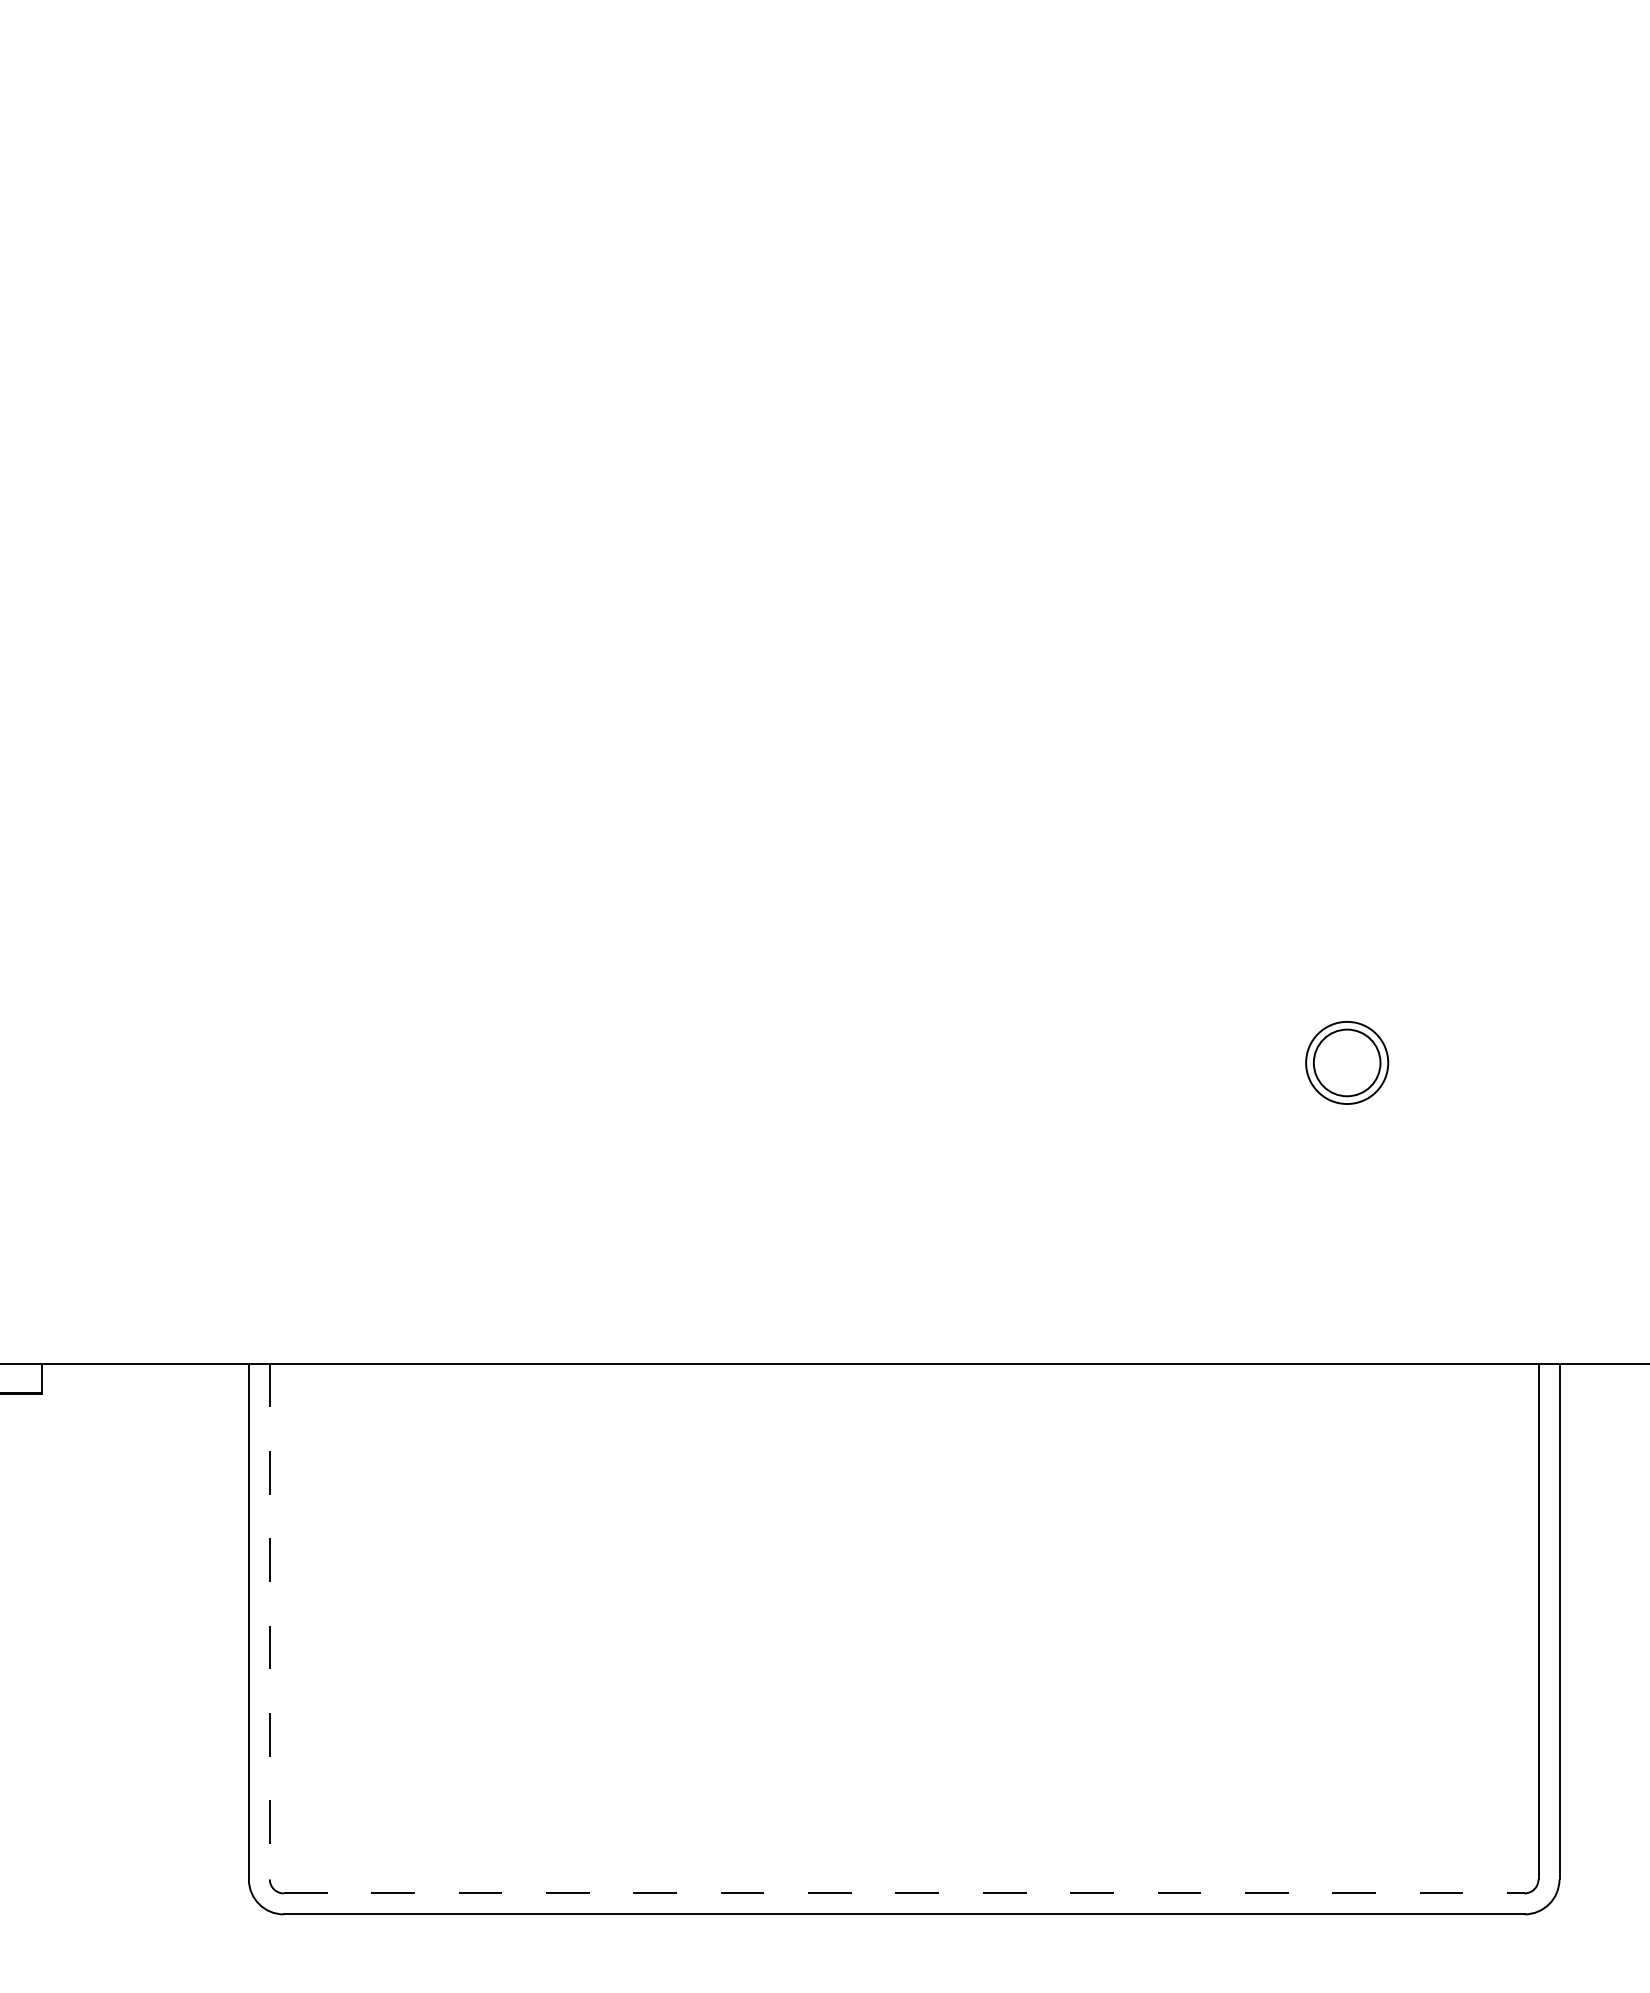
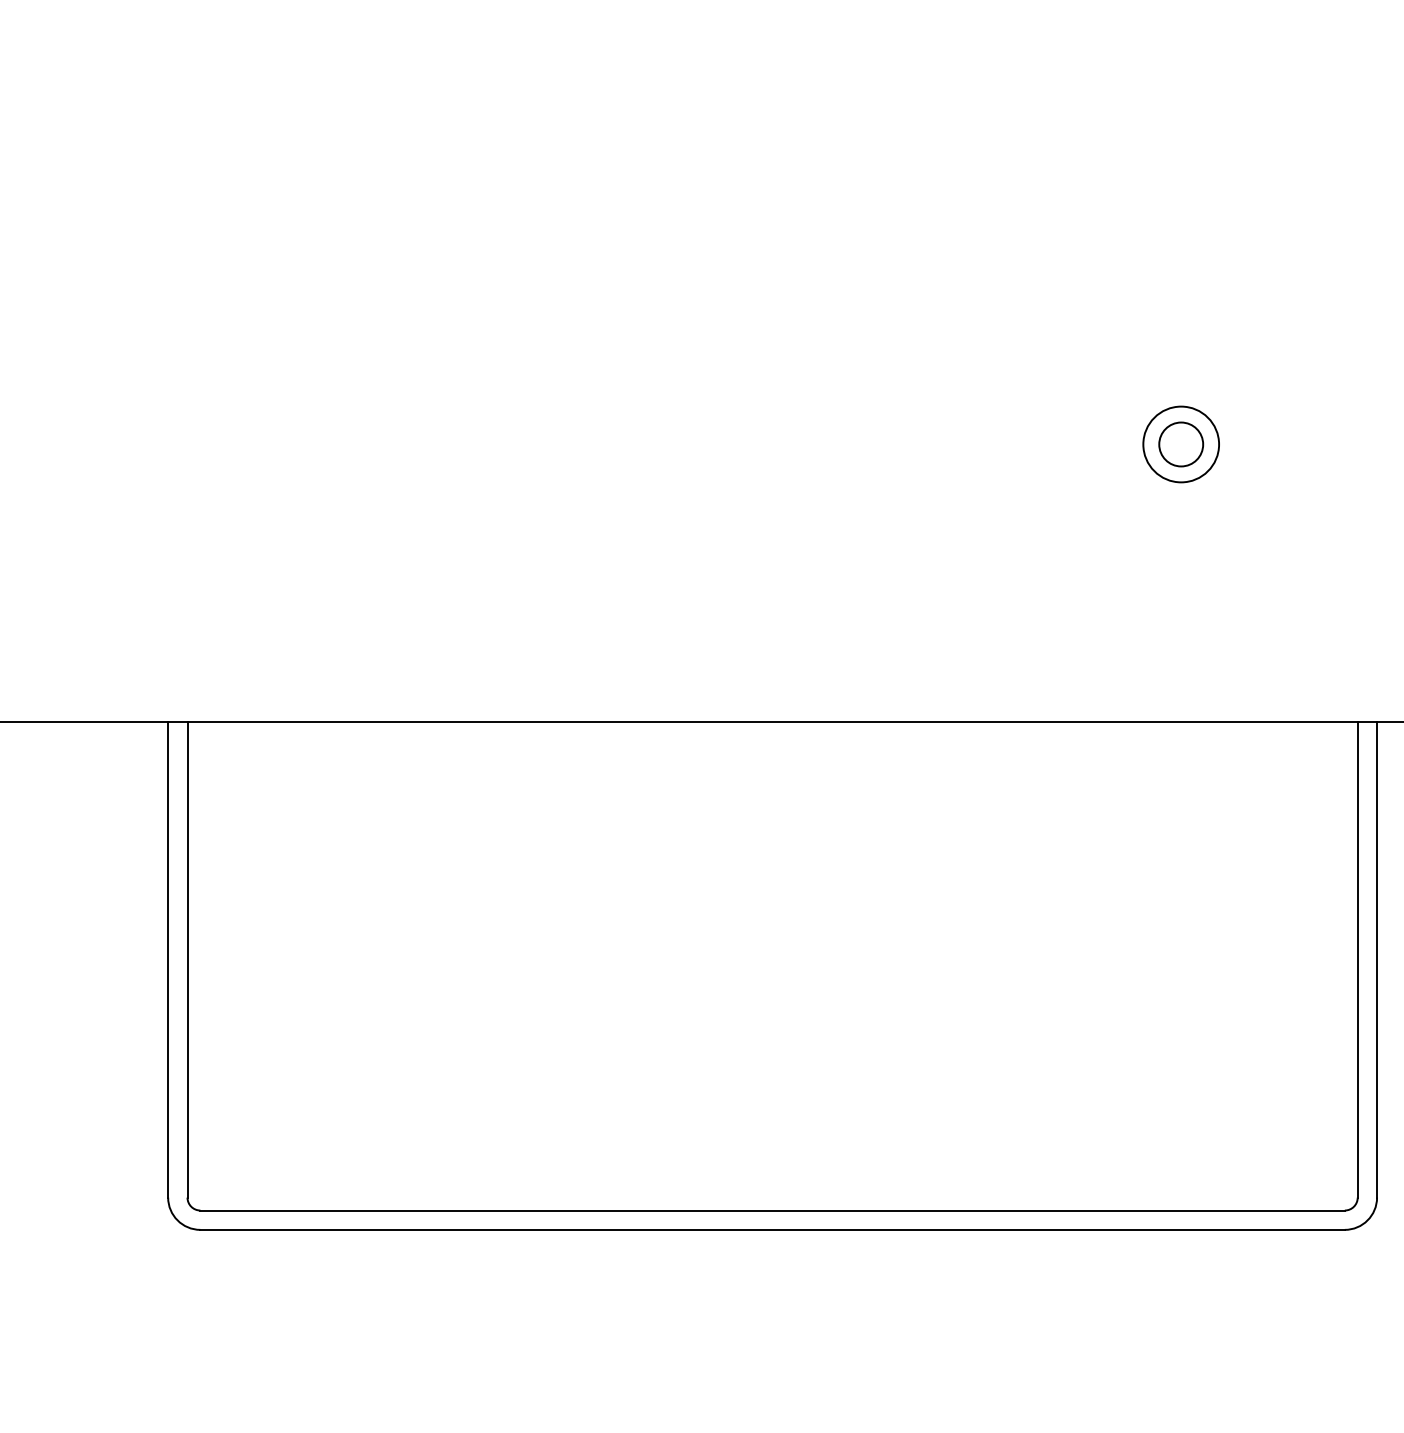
circle: (1346, 1062) -> (1180, 444), size x0.71
line: (269, 1621) -> (187, 959), dashed -> solid
line: (904, 1893) -> (772, 1210), dashed -> solid

